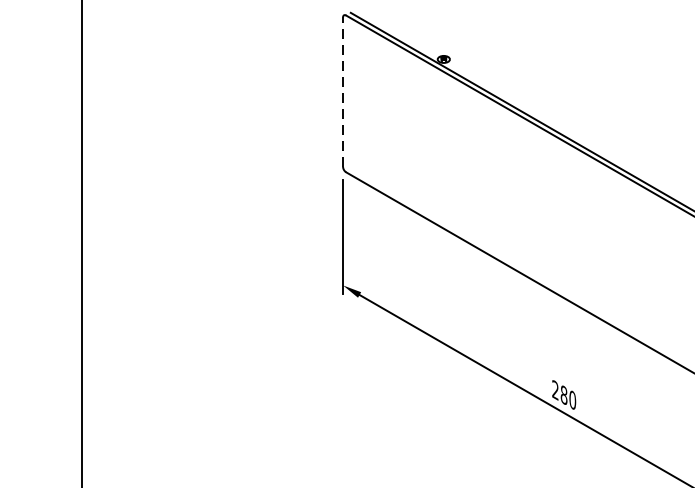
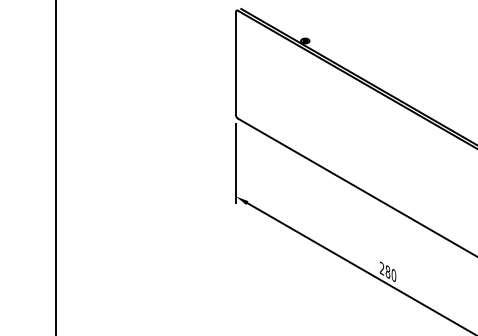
line: (342, 92) -> (235, 63), dashed -> solid

